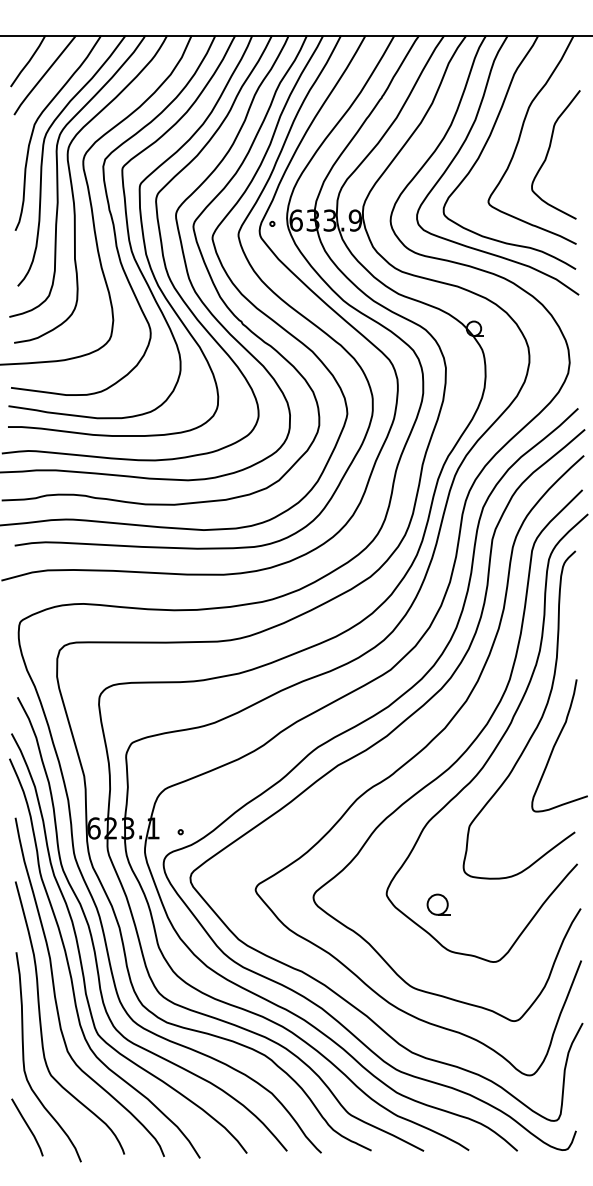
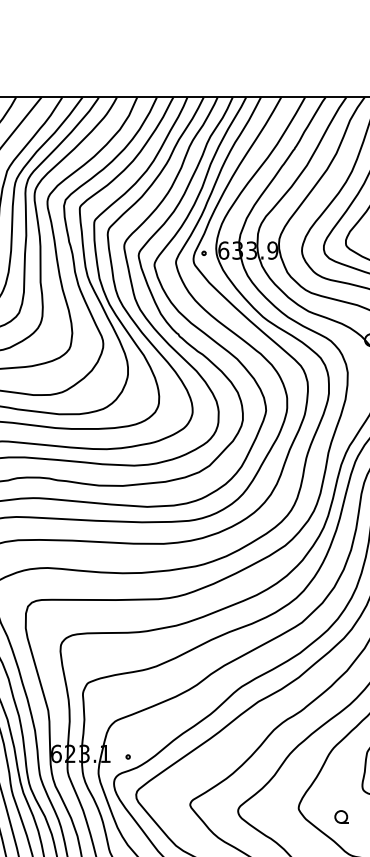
part: (438, 904) -> (341, 816), size x0.71

